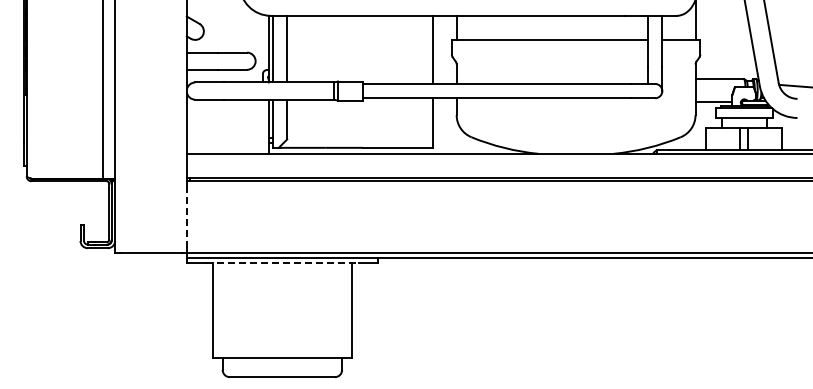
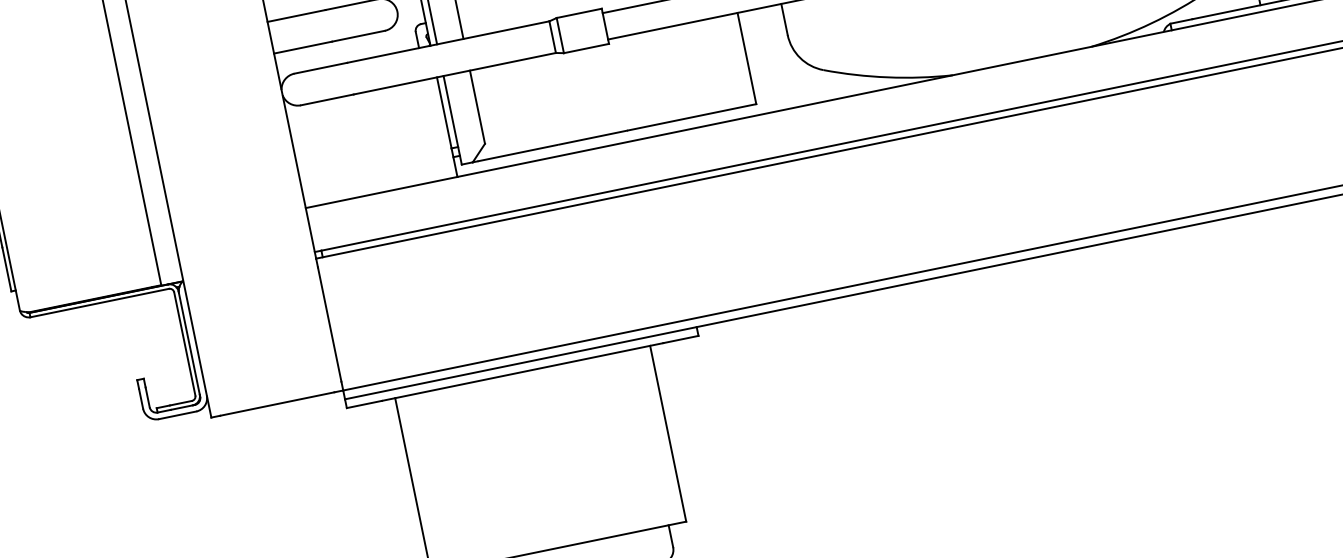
line: (186, 216) -> (328, 323), dashed -> solid
line: (282, 262) -> (522, 371), dashed -> solid

